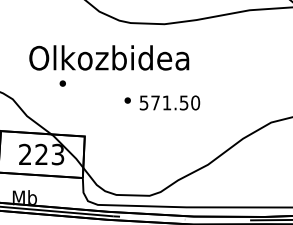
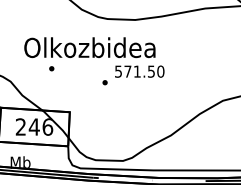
text: (169, 102) -> (139, 71), moved
text: (49, 153) -> (40, 126), 223 -> 246

